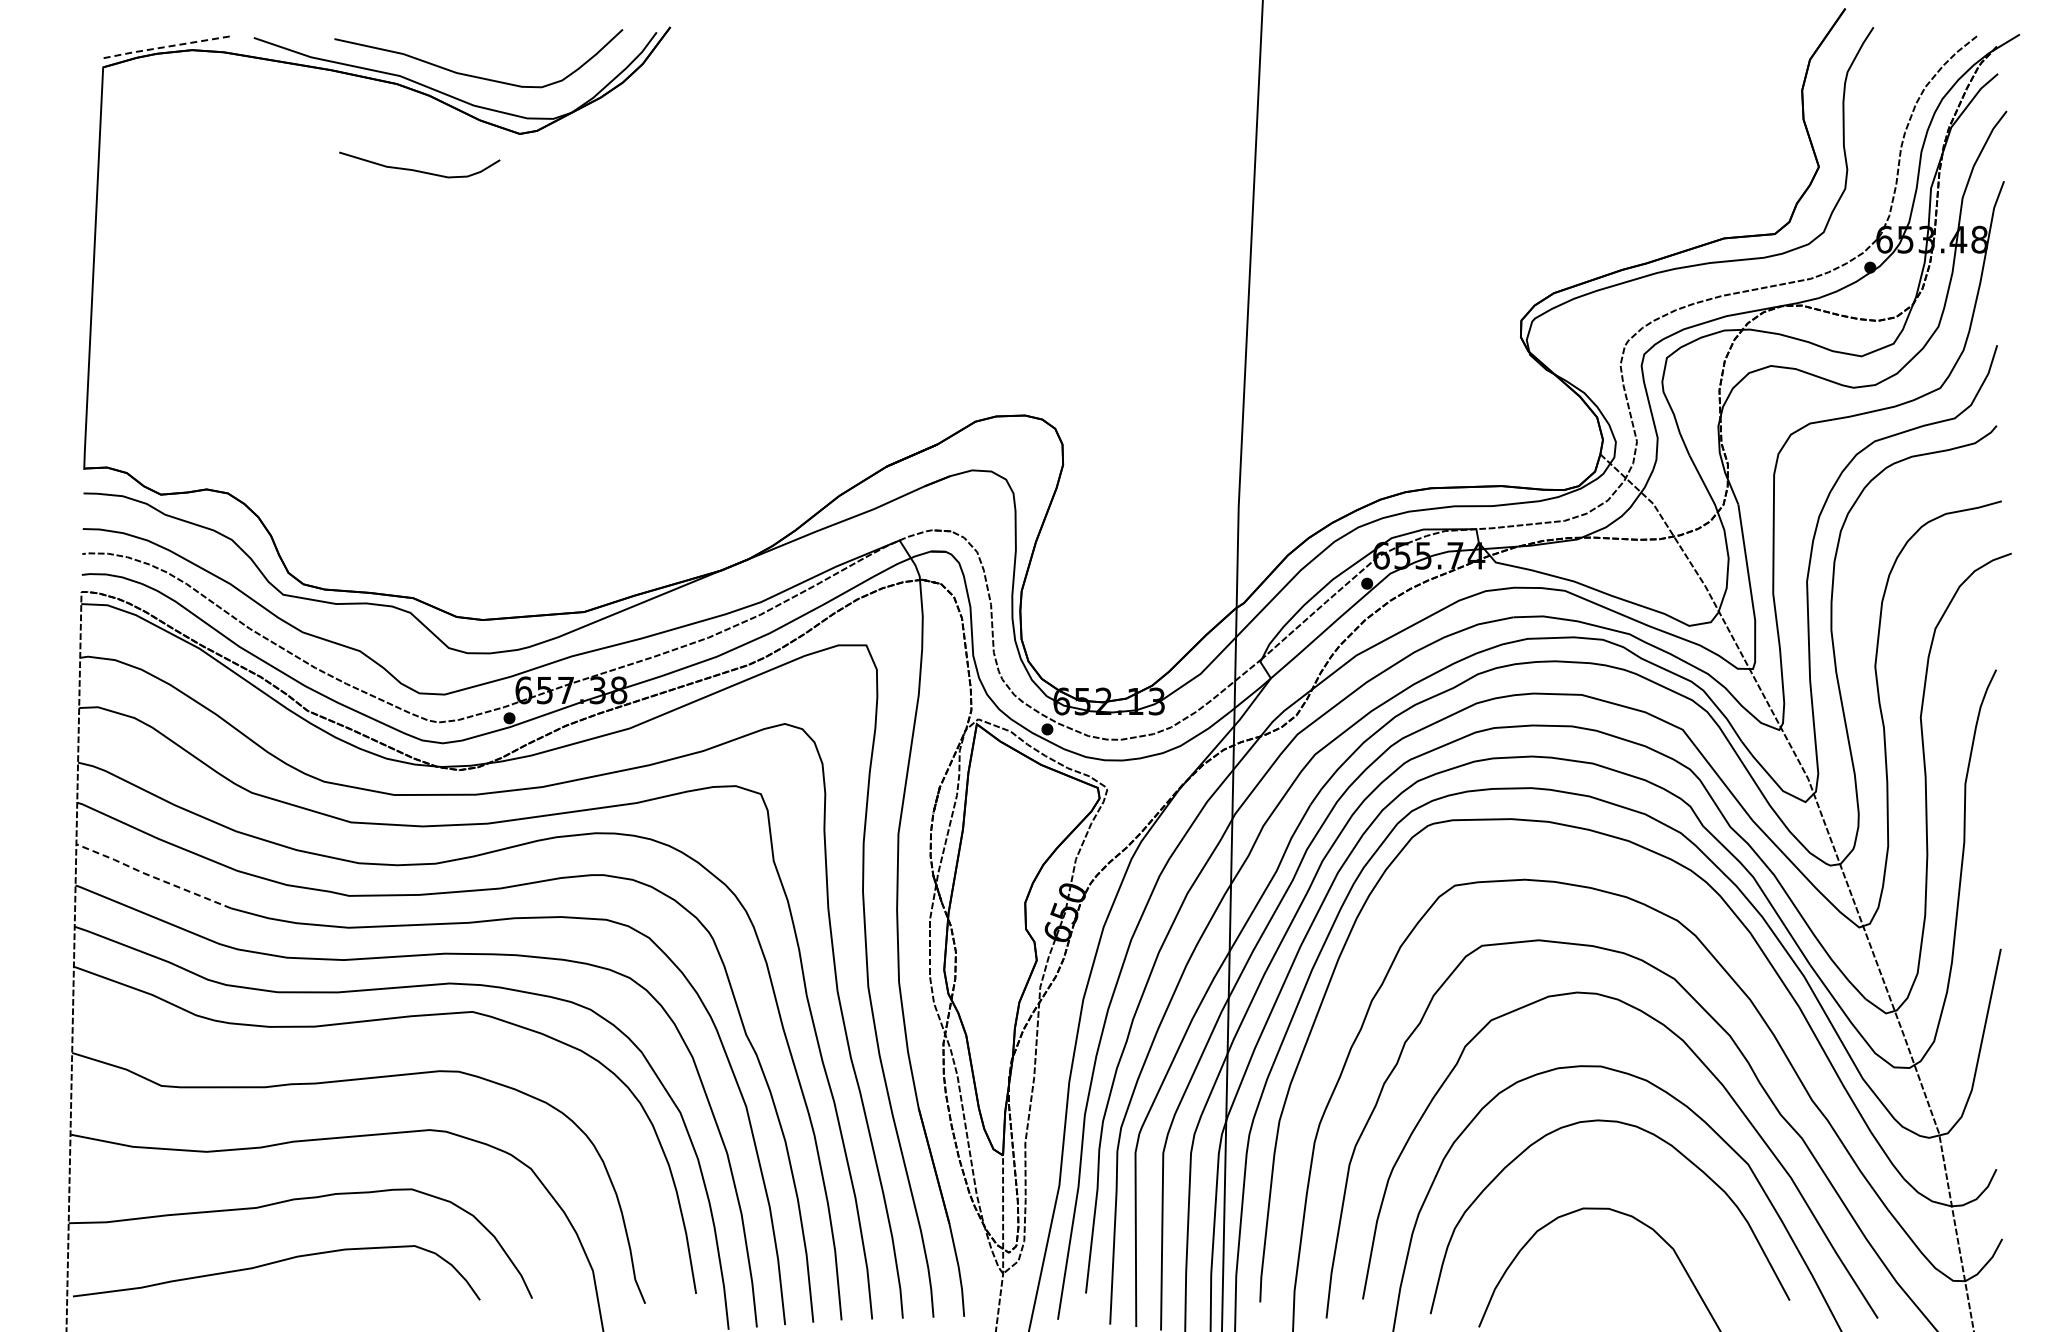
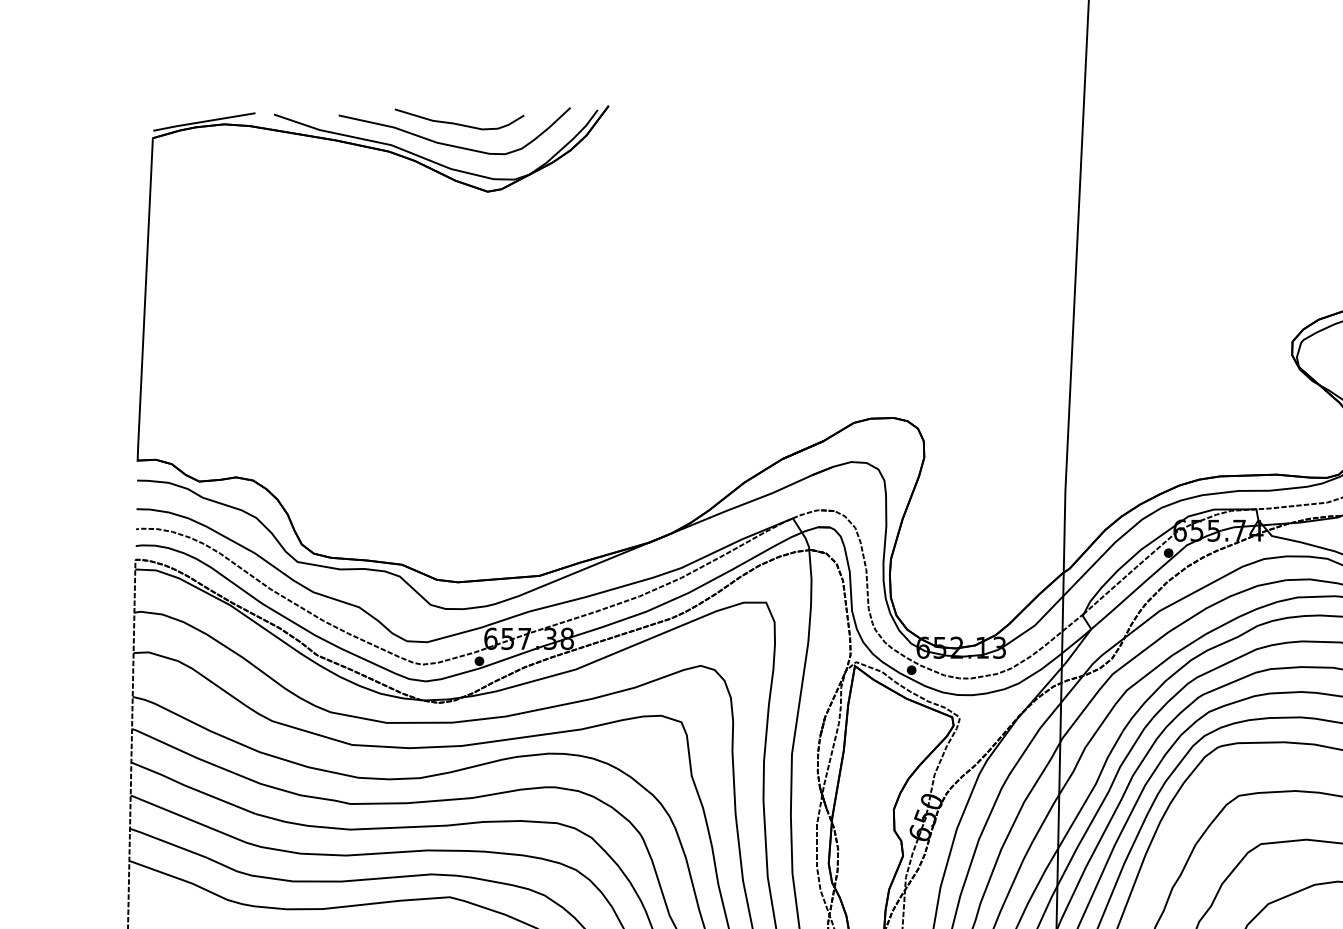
line: (166, 46) -> (203, 121), dashed -> solid
curve: (419, 170) -> (459, 123), moved
line: (151, 876) -> (191, 788), dashed -> solid

